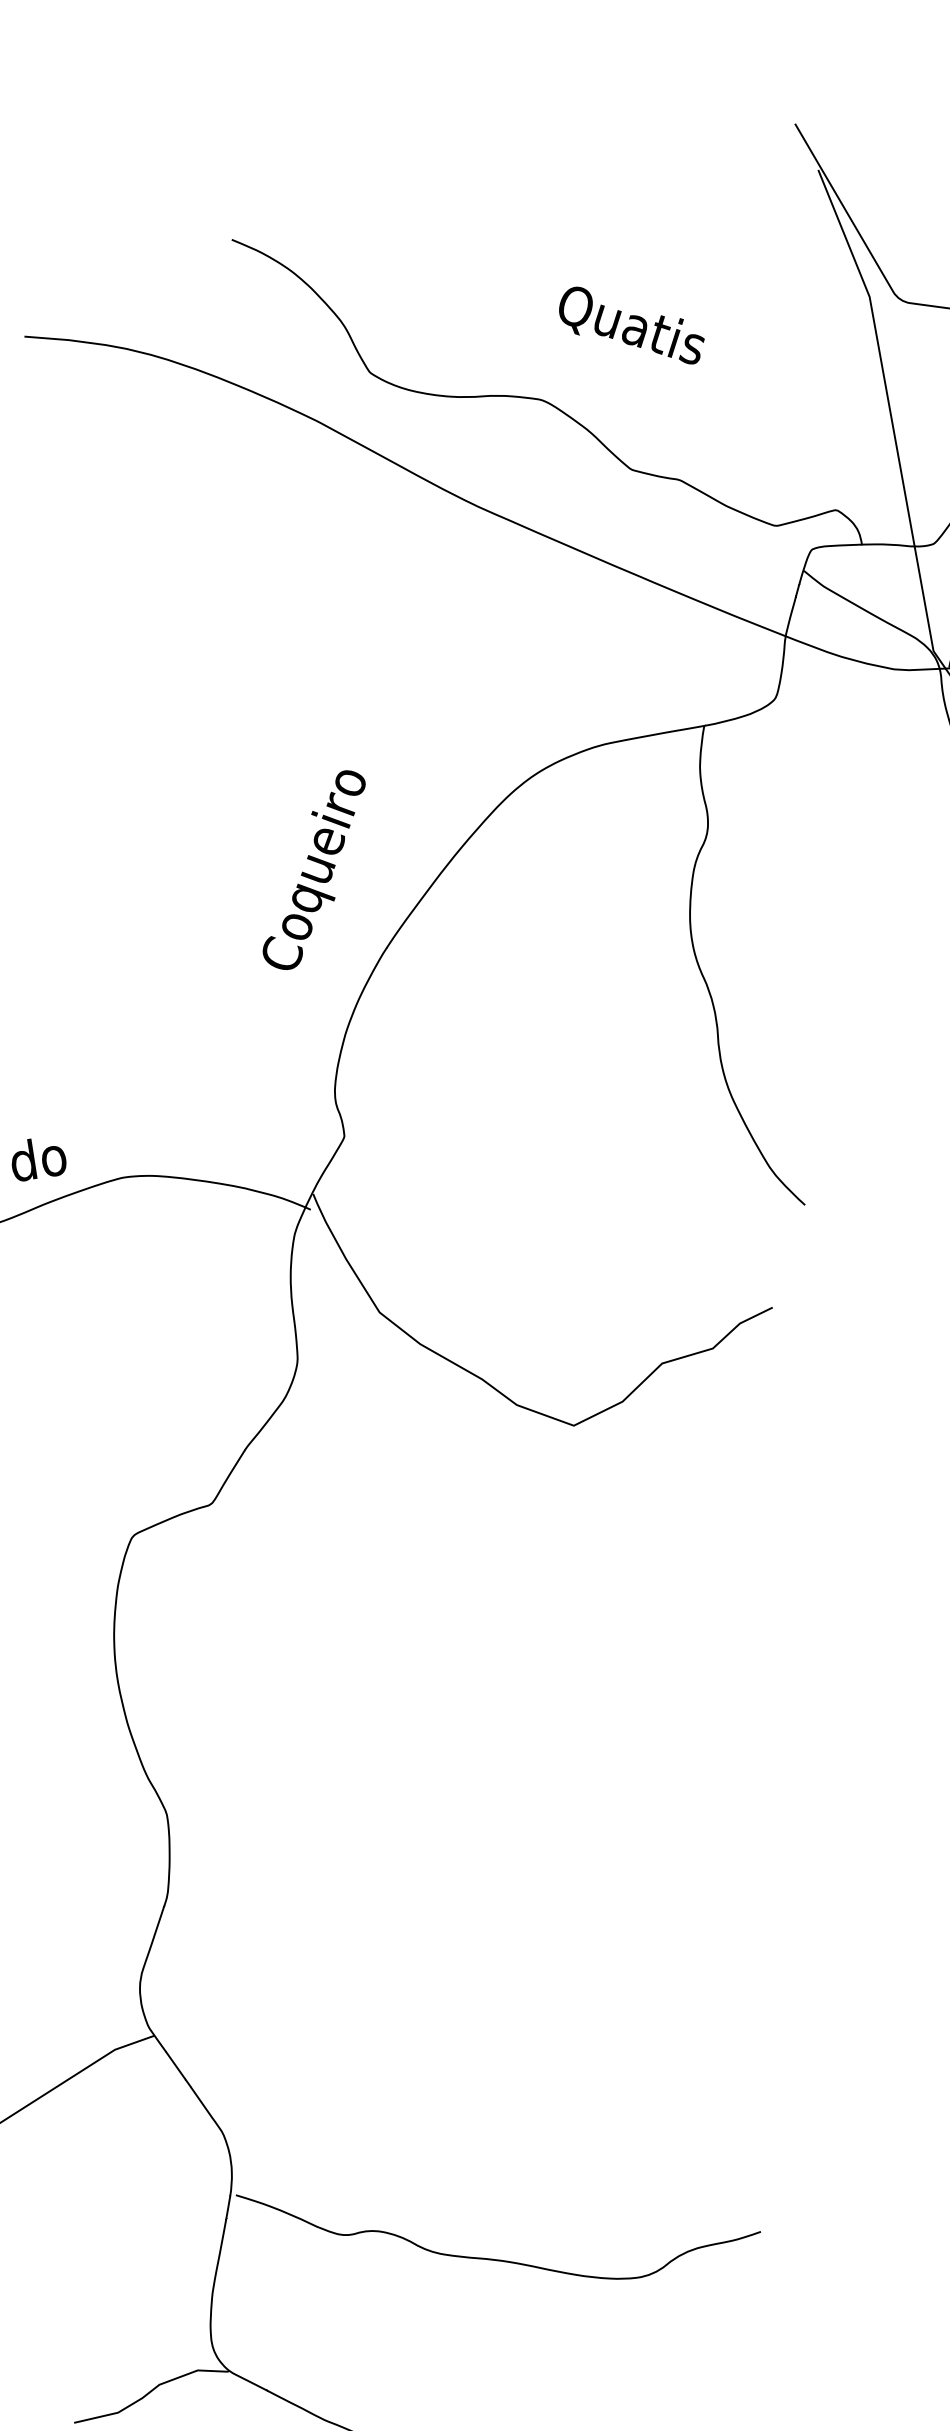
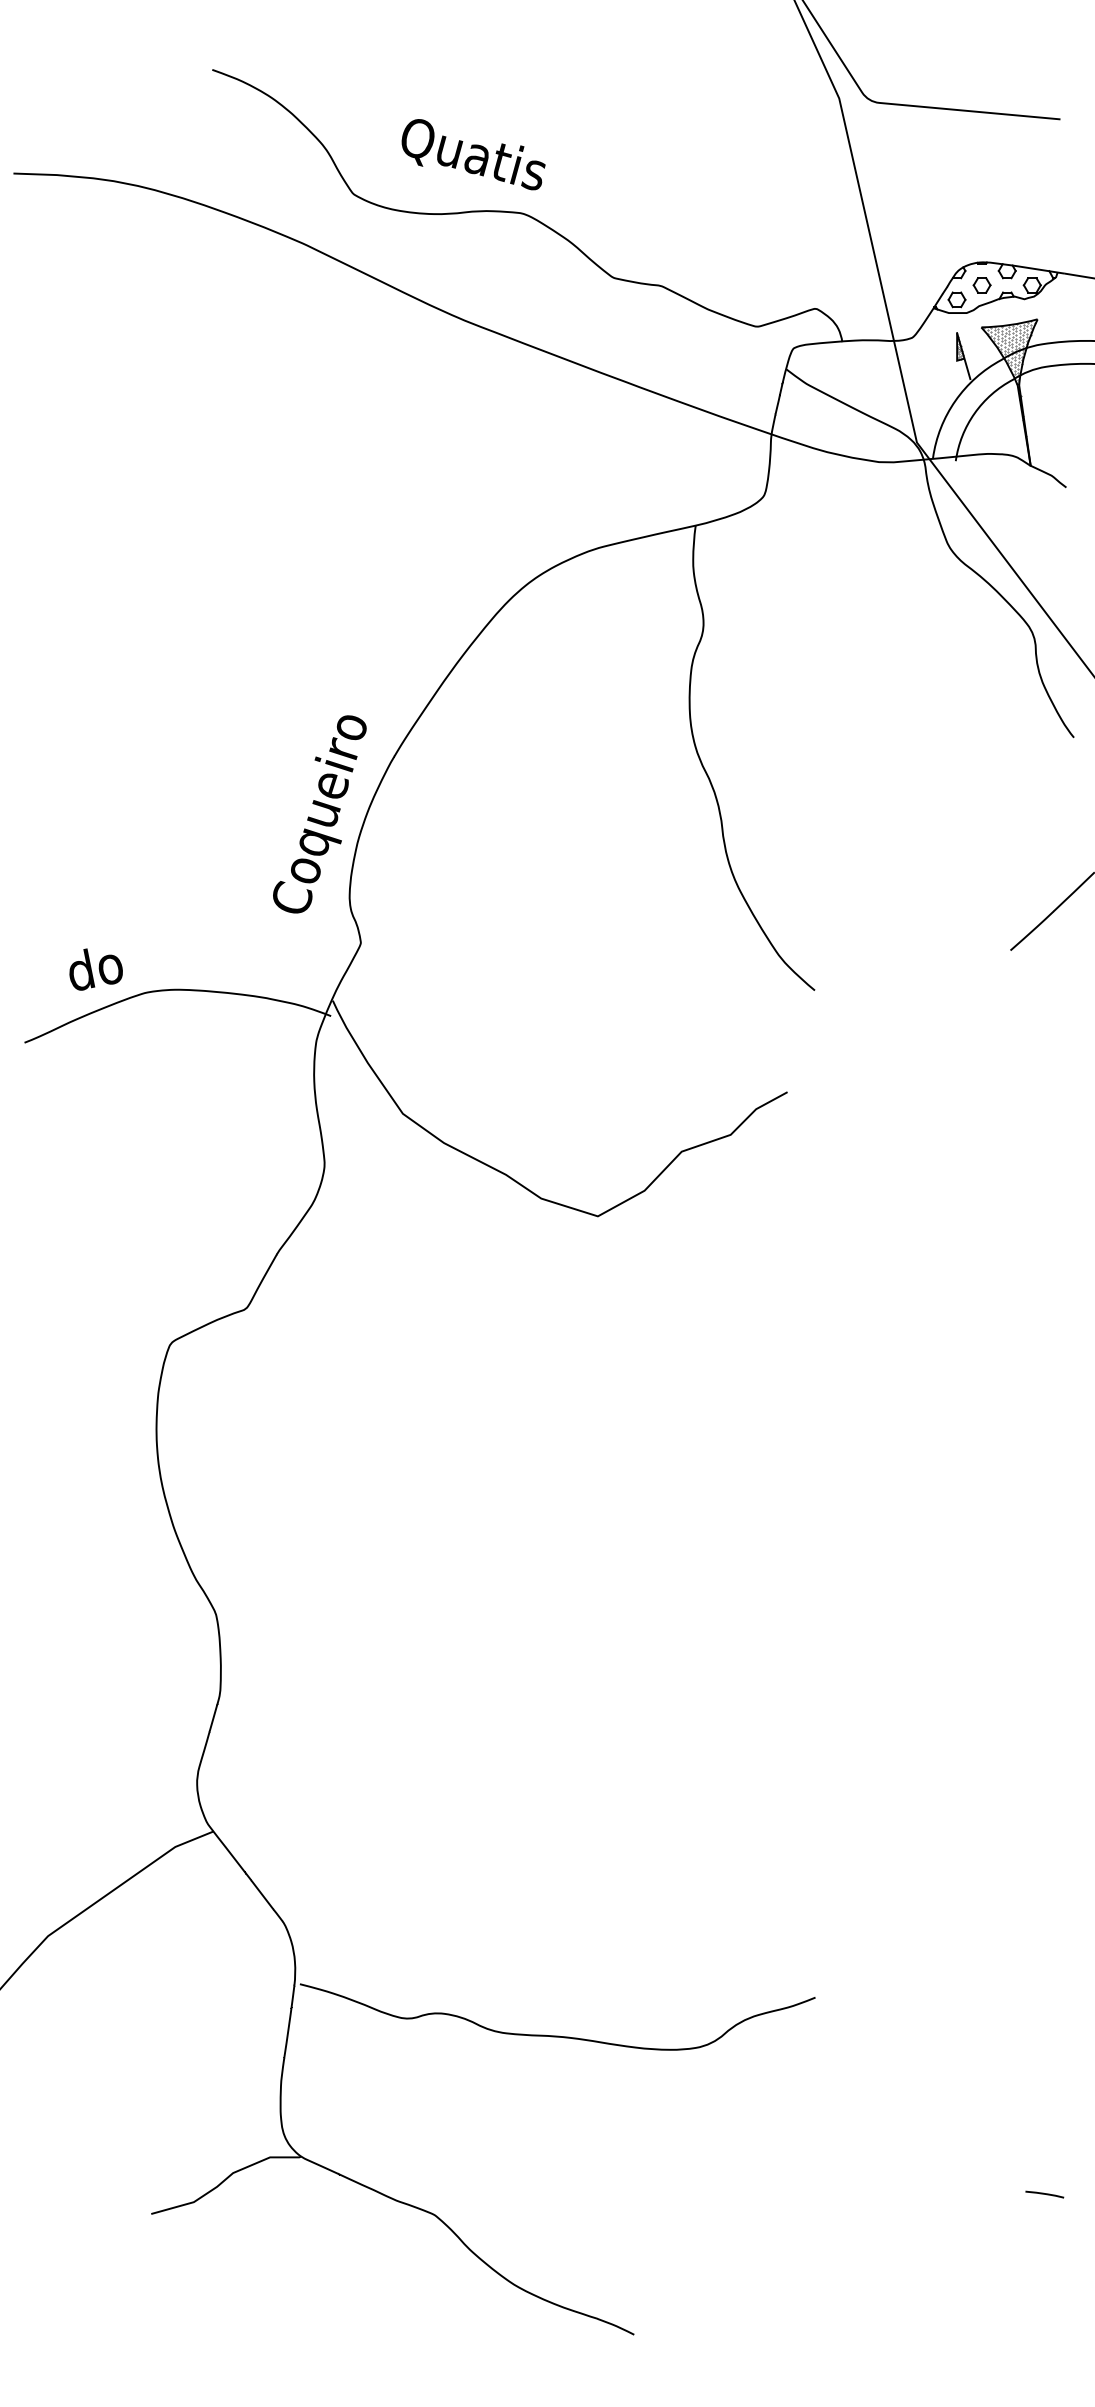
text: (631, 325) -> (473, 154), moved
text: (313, 870) -> (319, 814), moved
text: (38, 1160) -> (95, 969), moved

